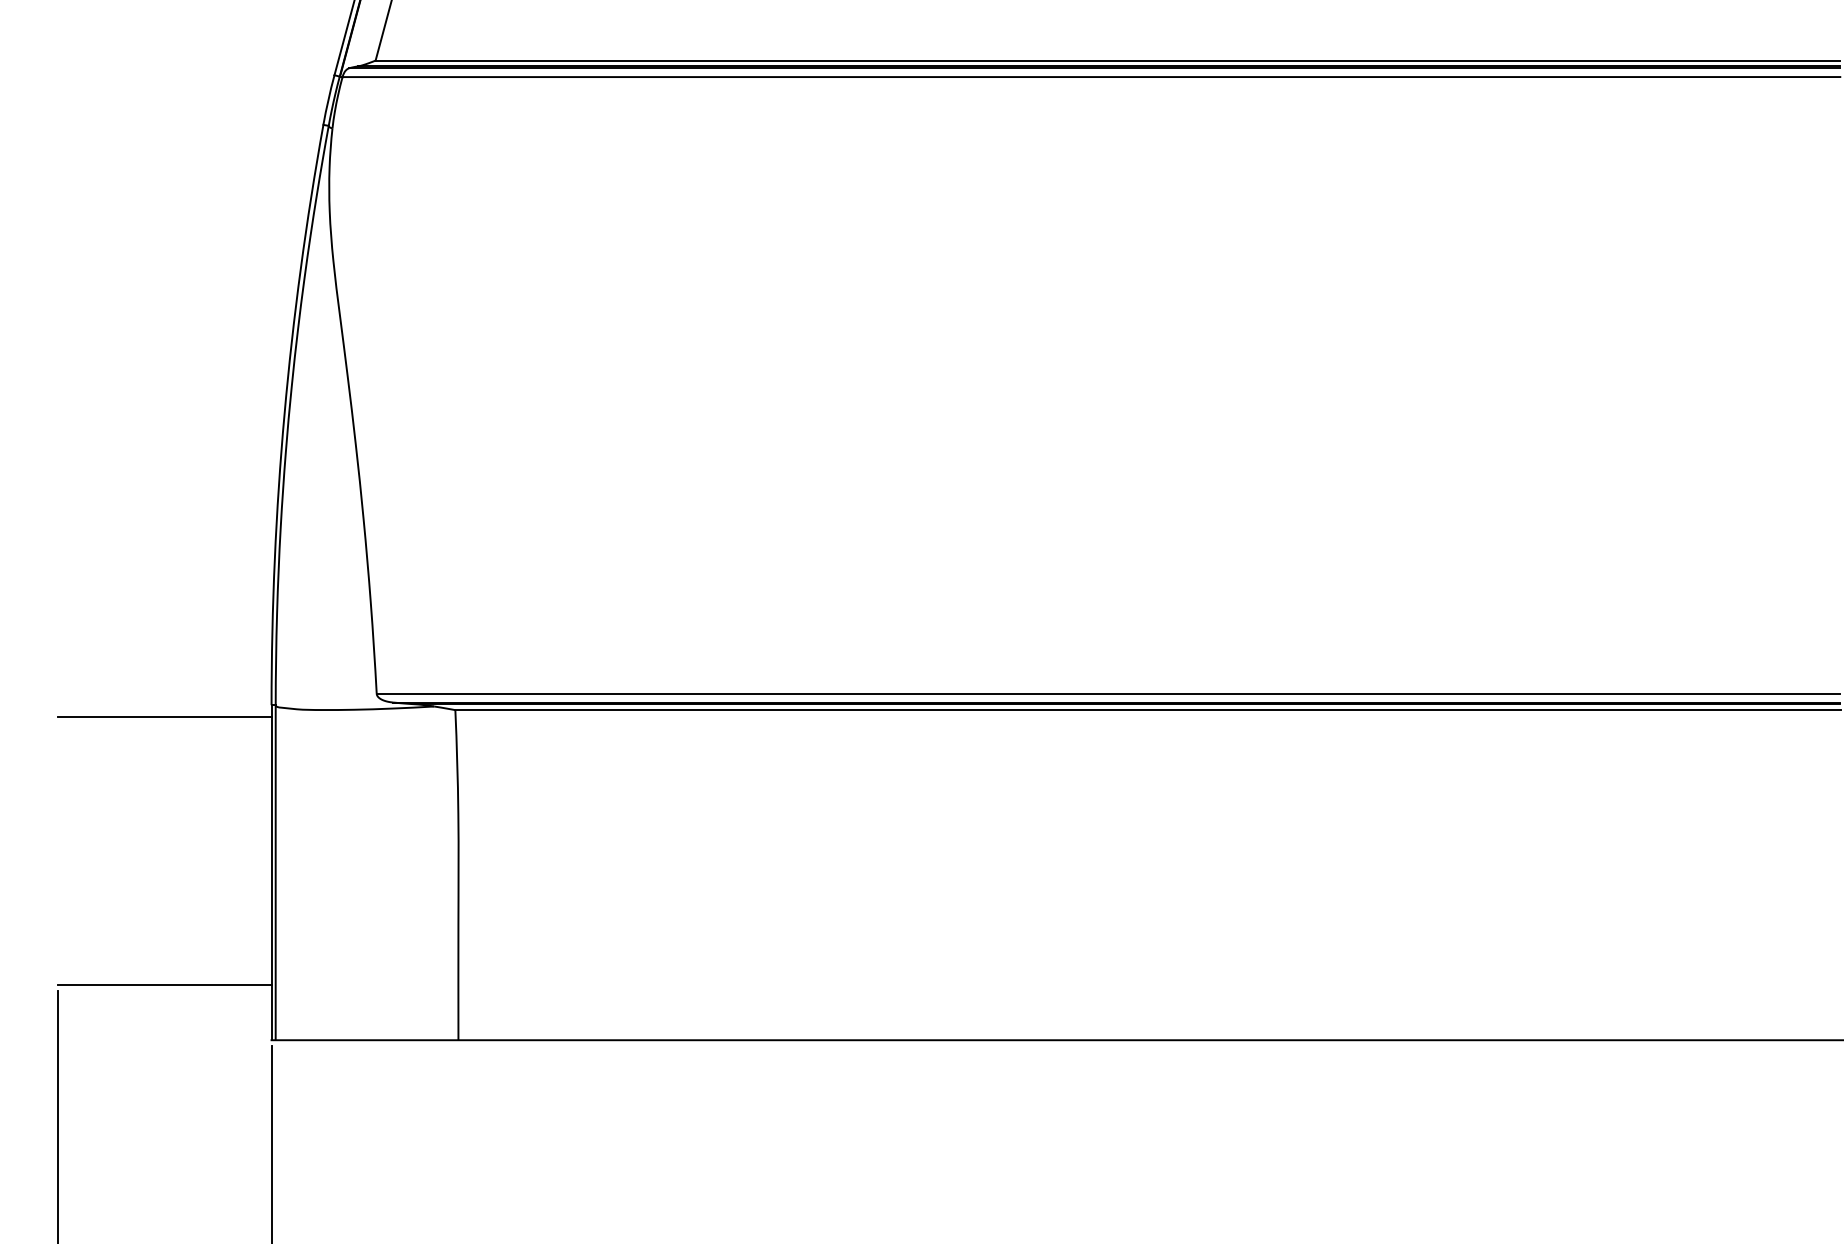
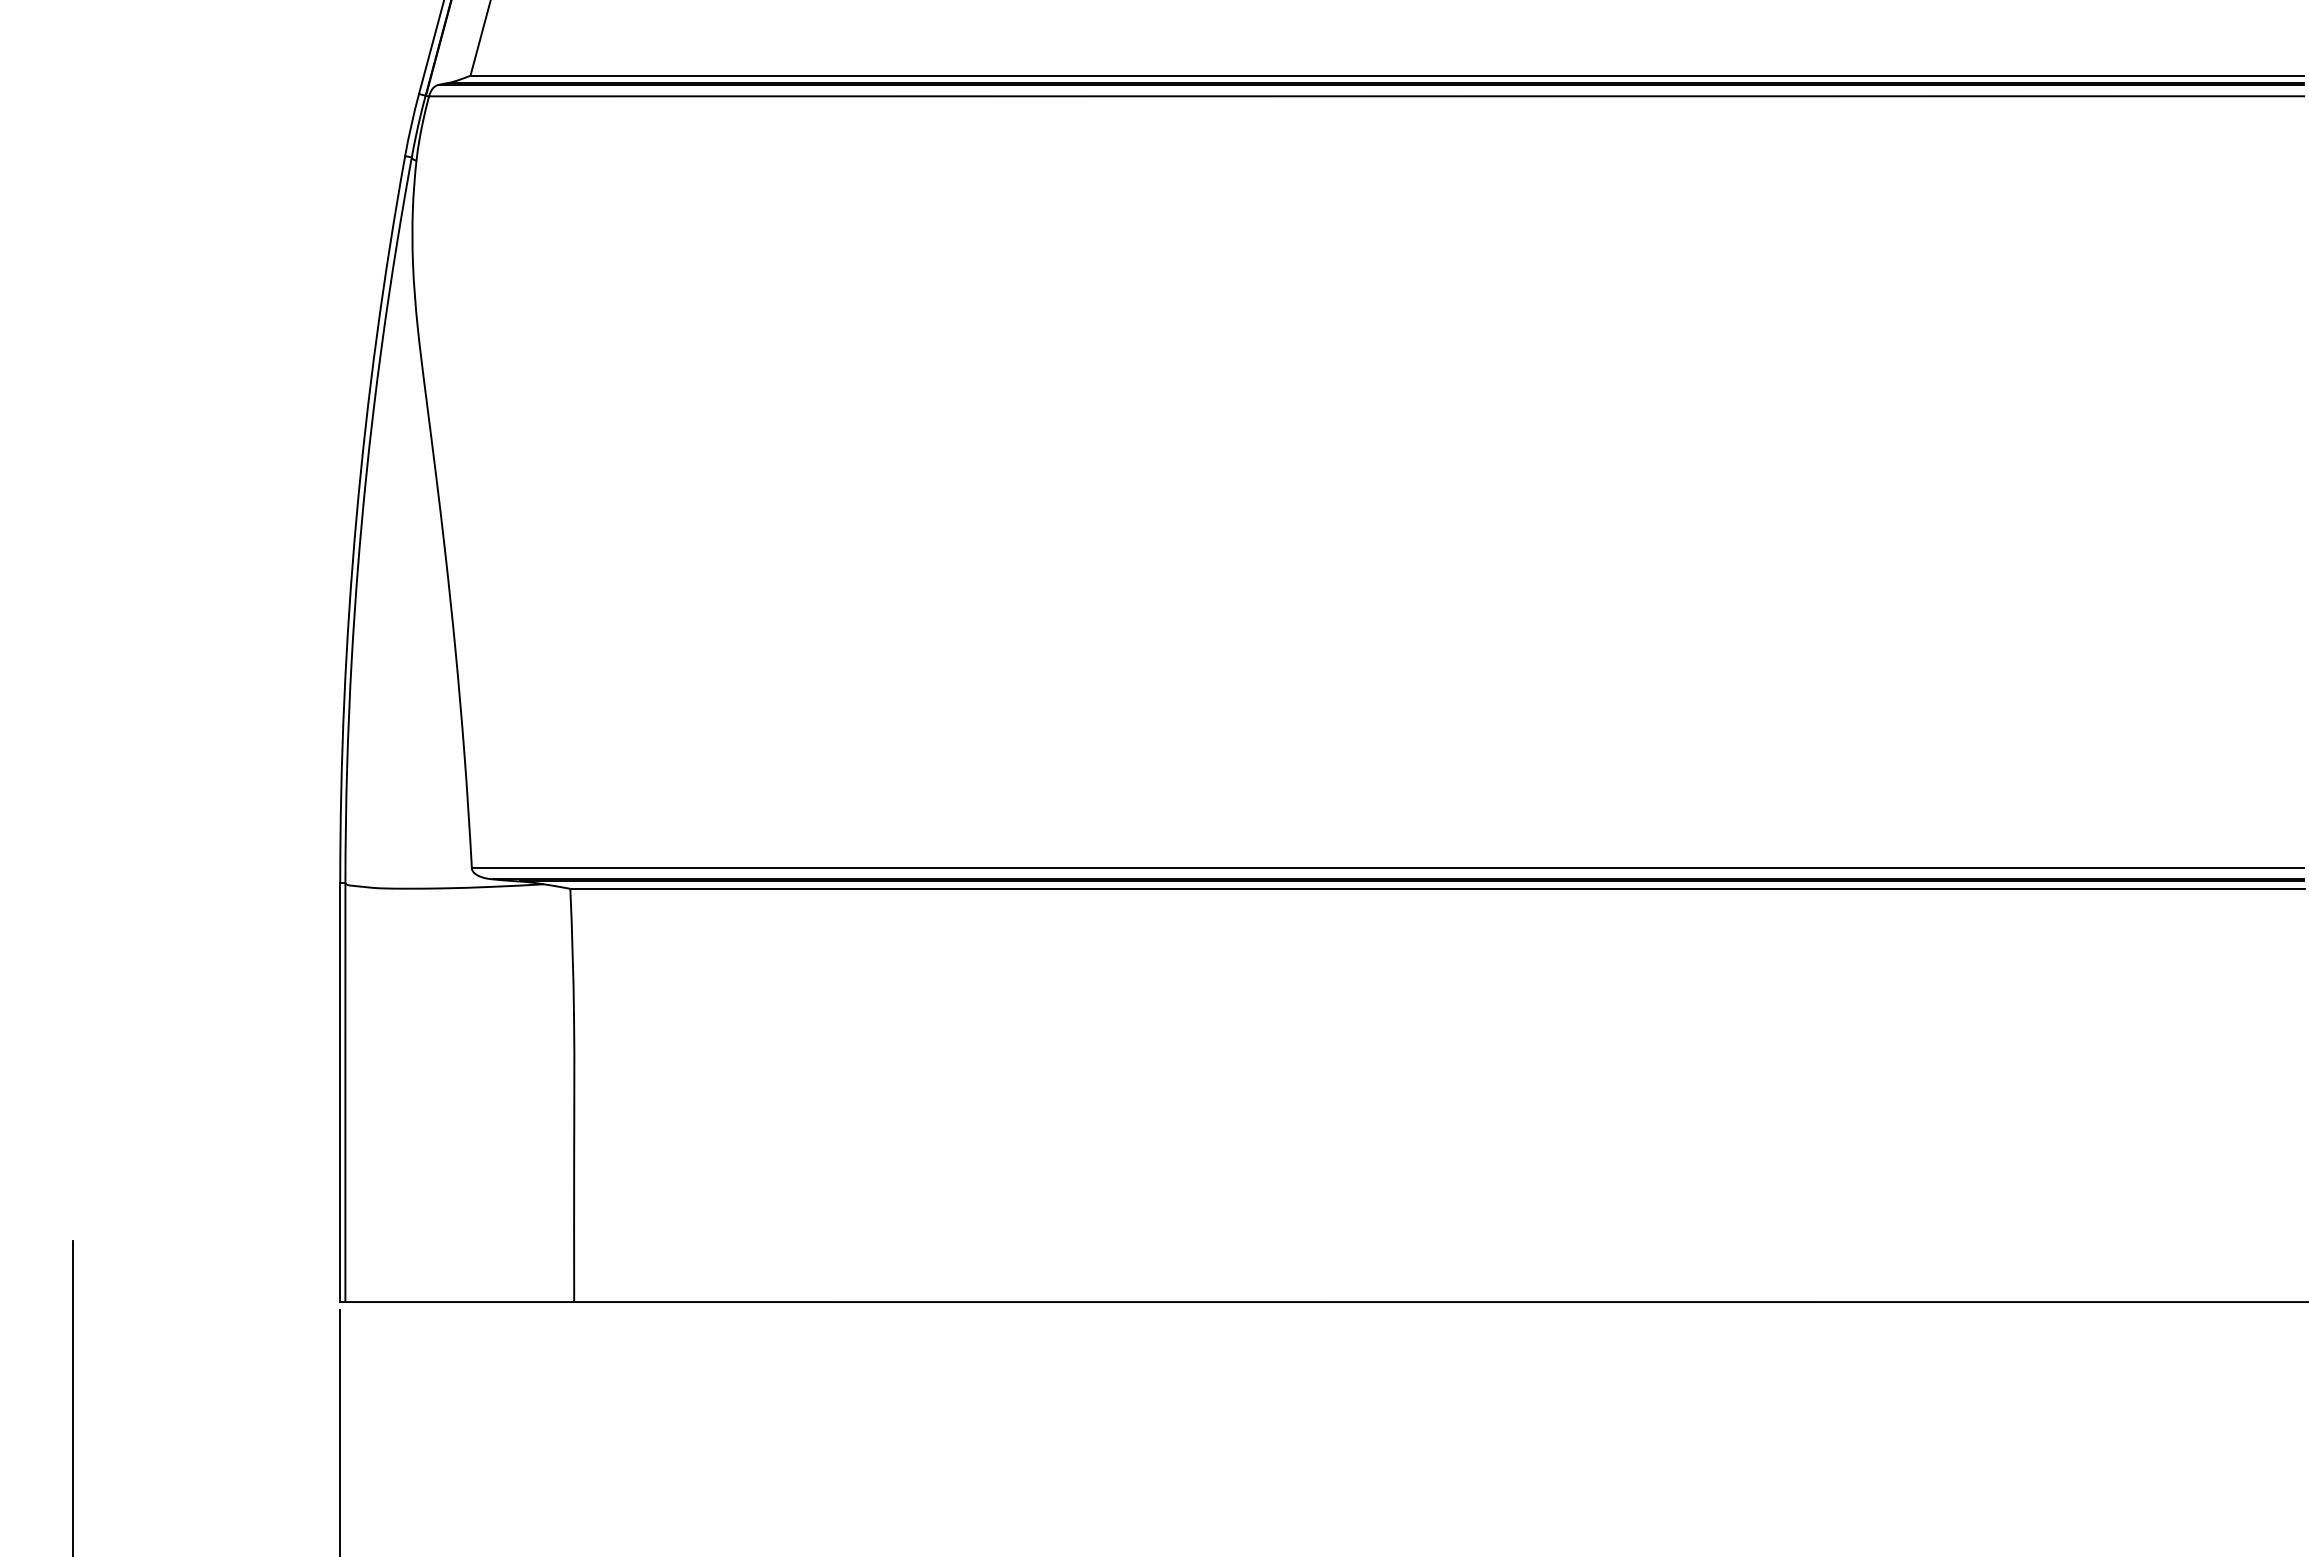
line: (164, 717) -> (206, 897), removed
line: (164, 985) -> (206, 1233), removed

